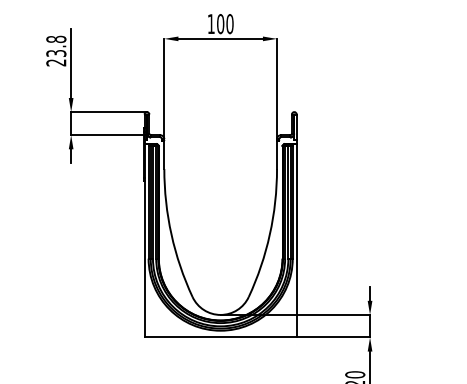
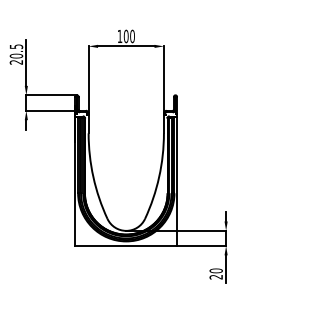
text: (56, 46) -> (16, 51), 23.8 -> 20.5

